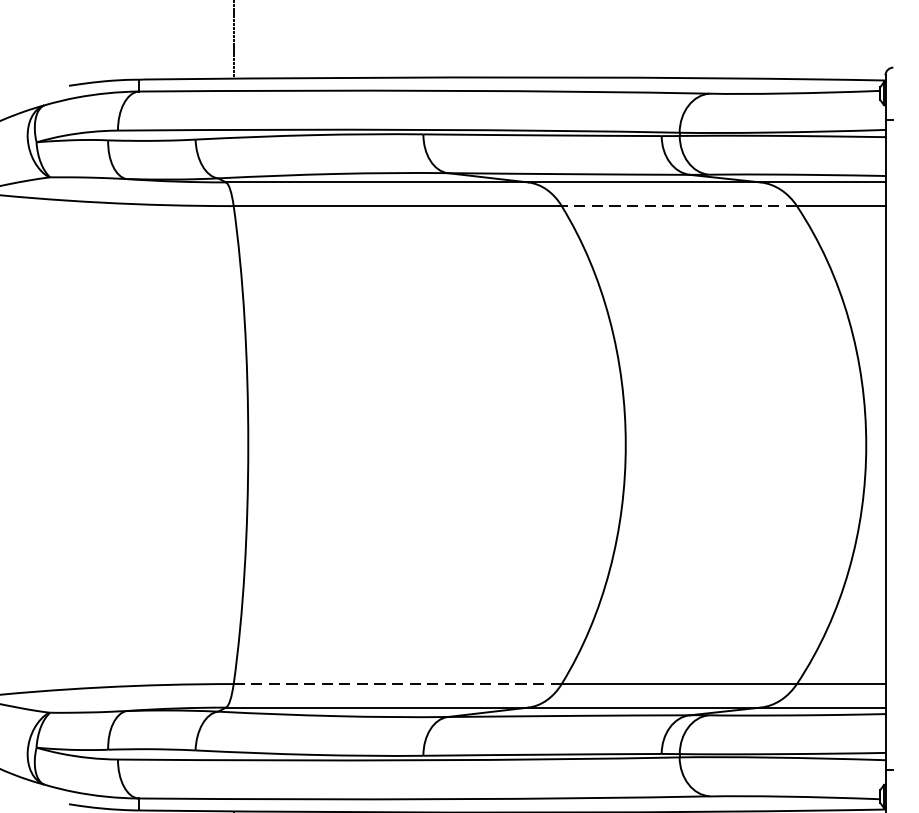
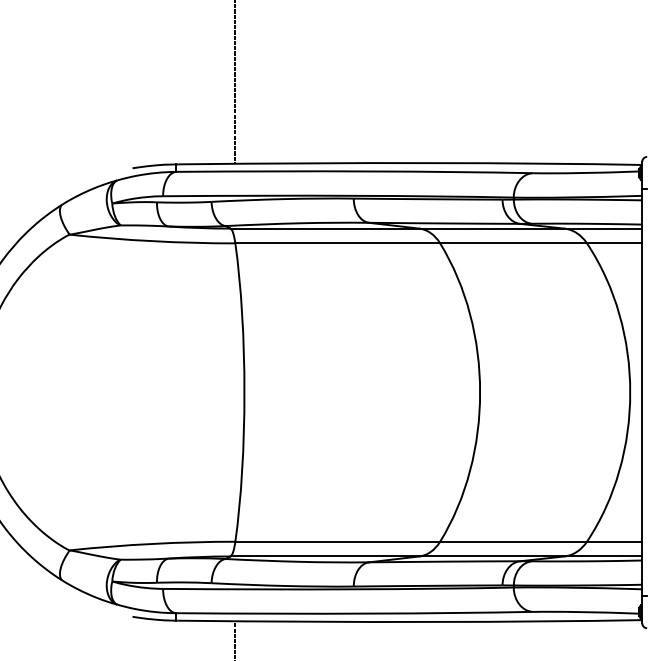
line: (679, 206) -> (513, 243), dashed -> solid
line: (397, 683) -> (337, 541), dashed -> solid

